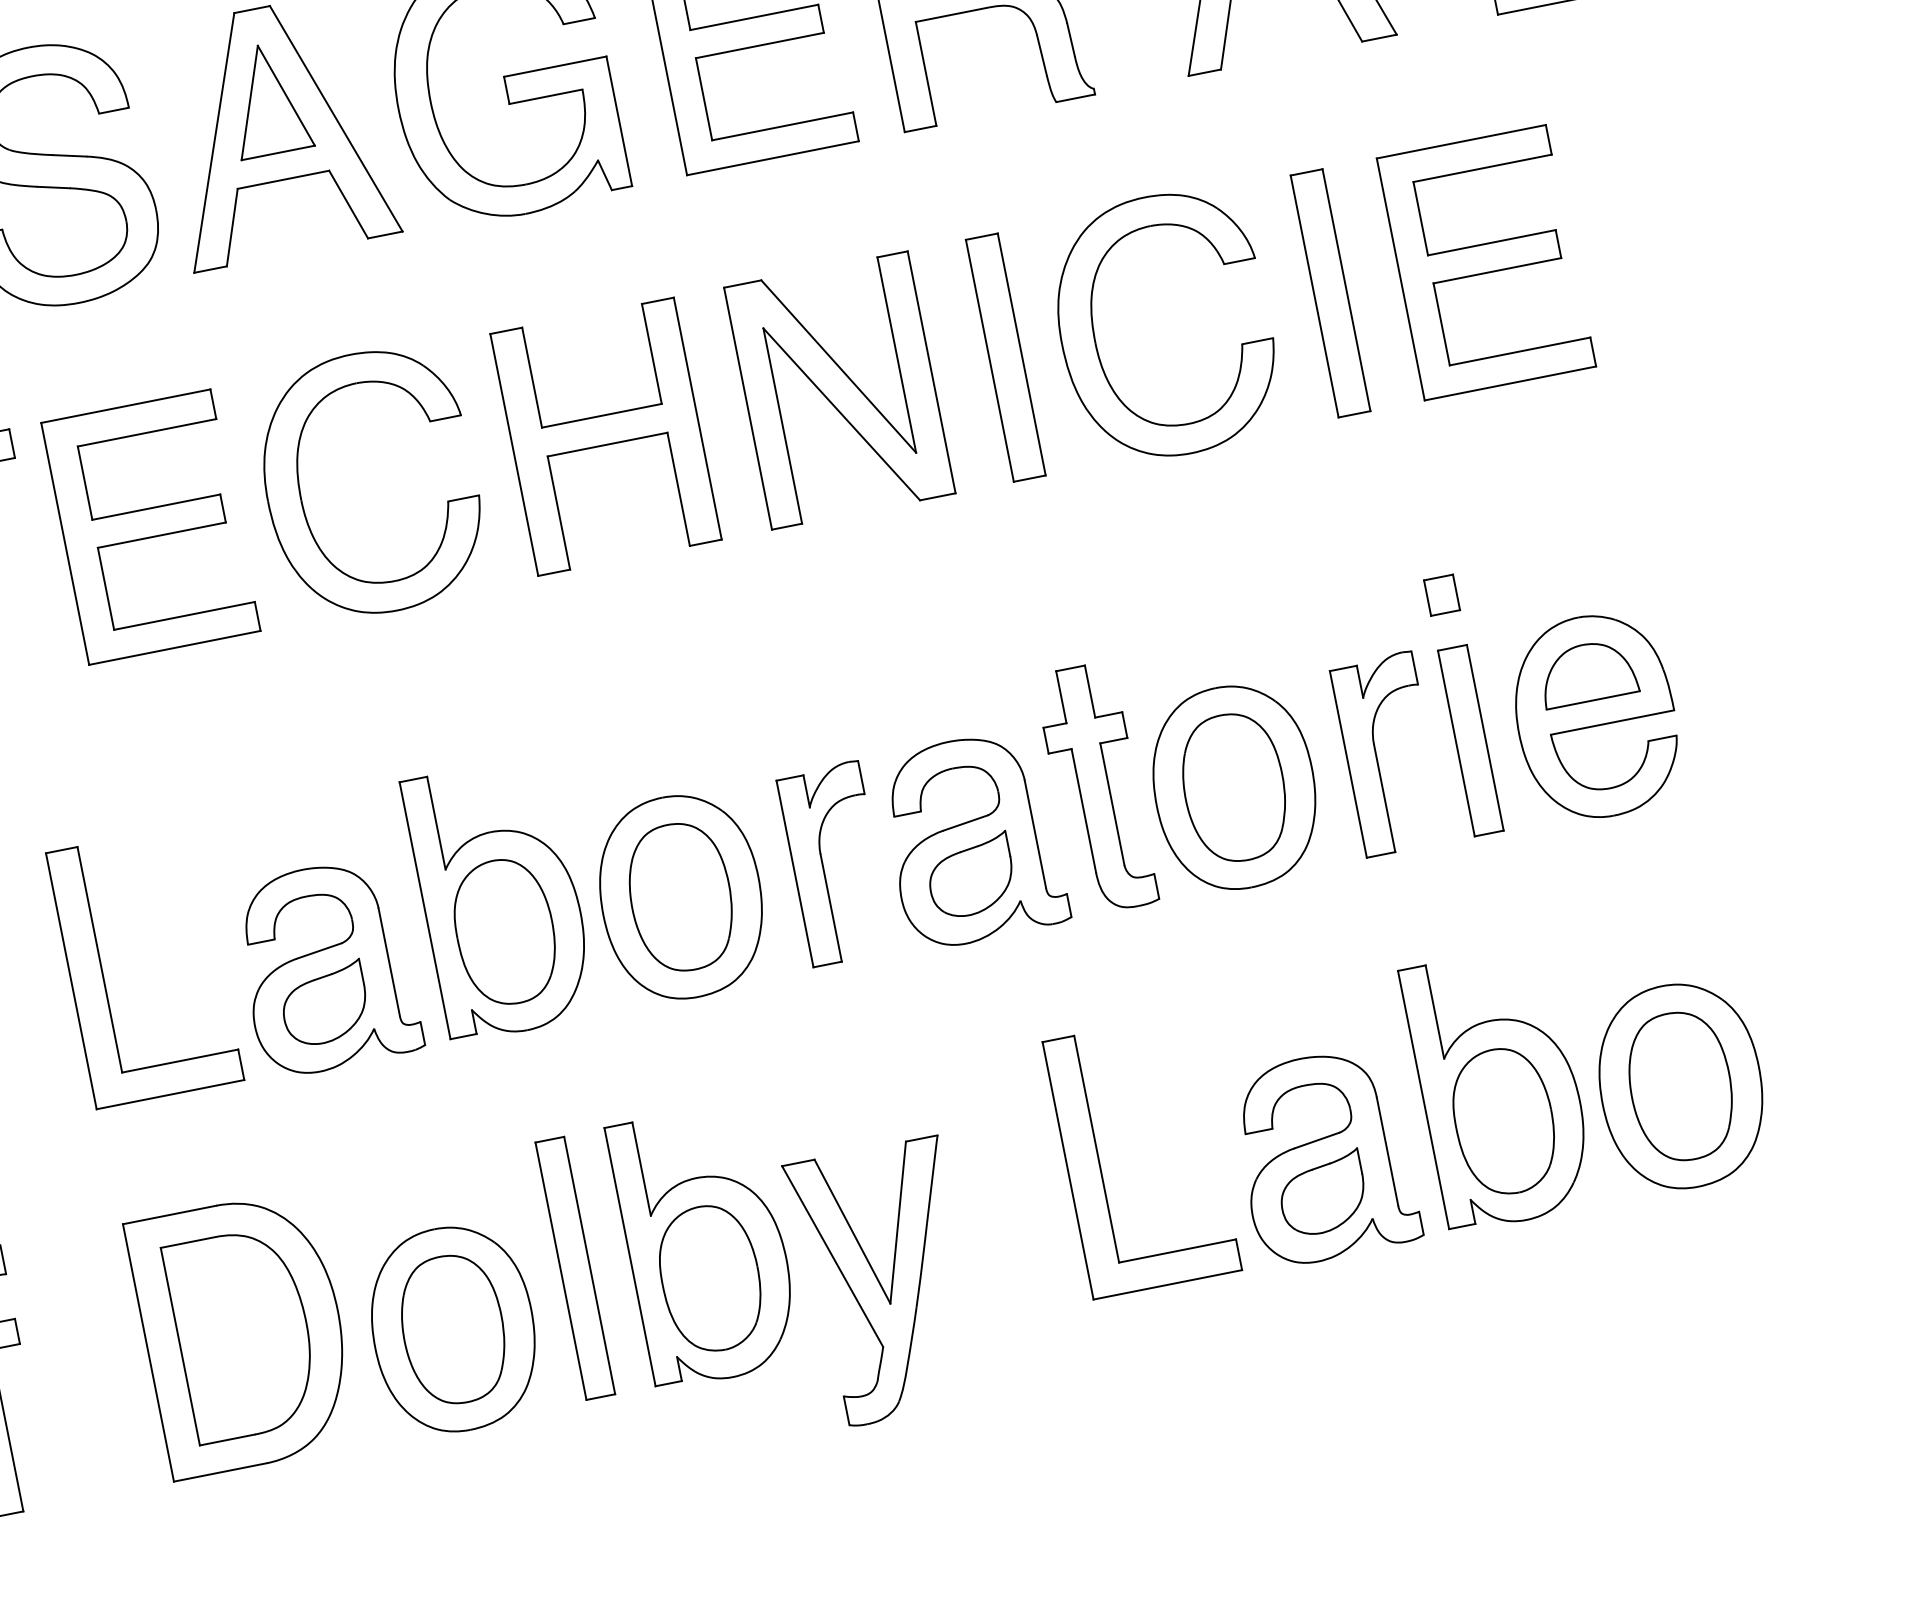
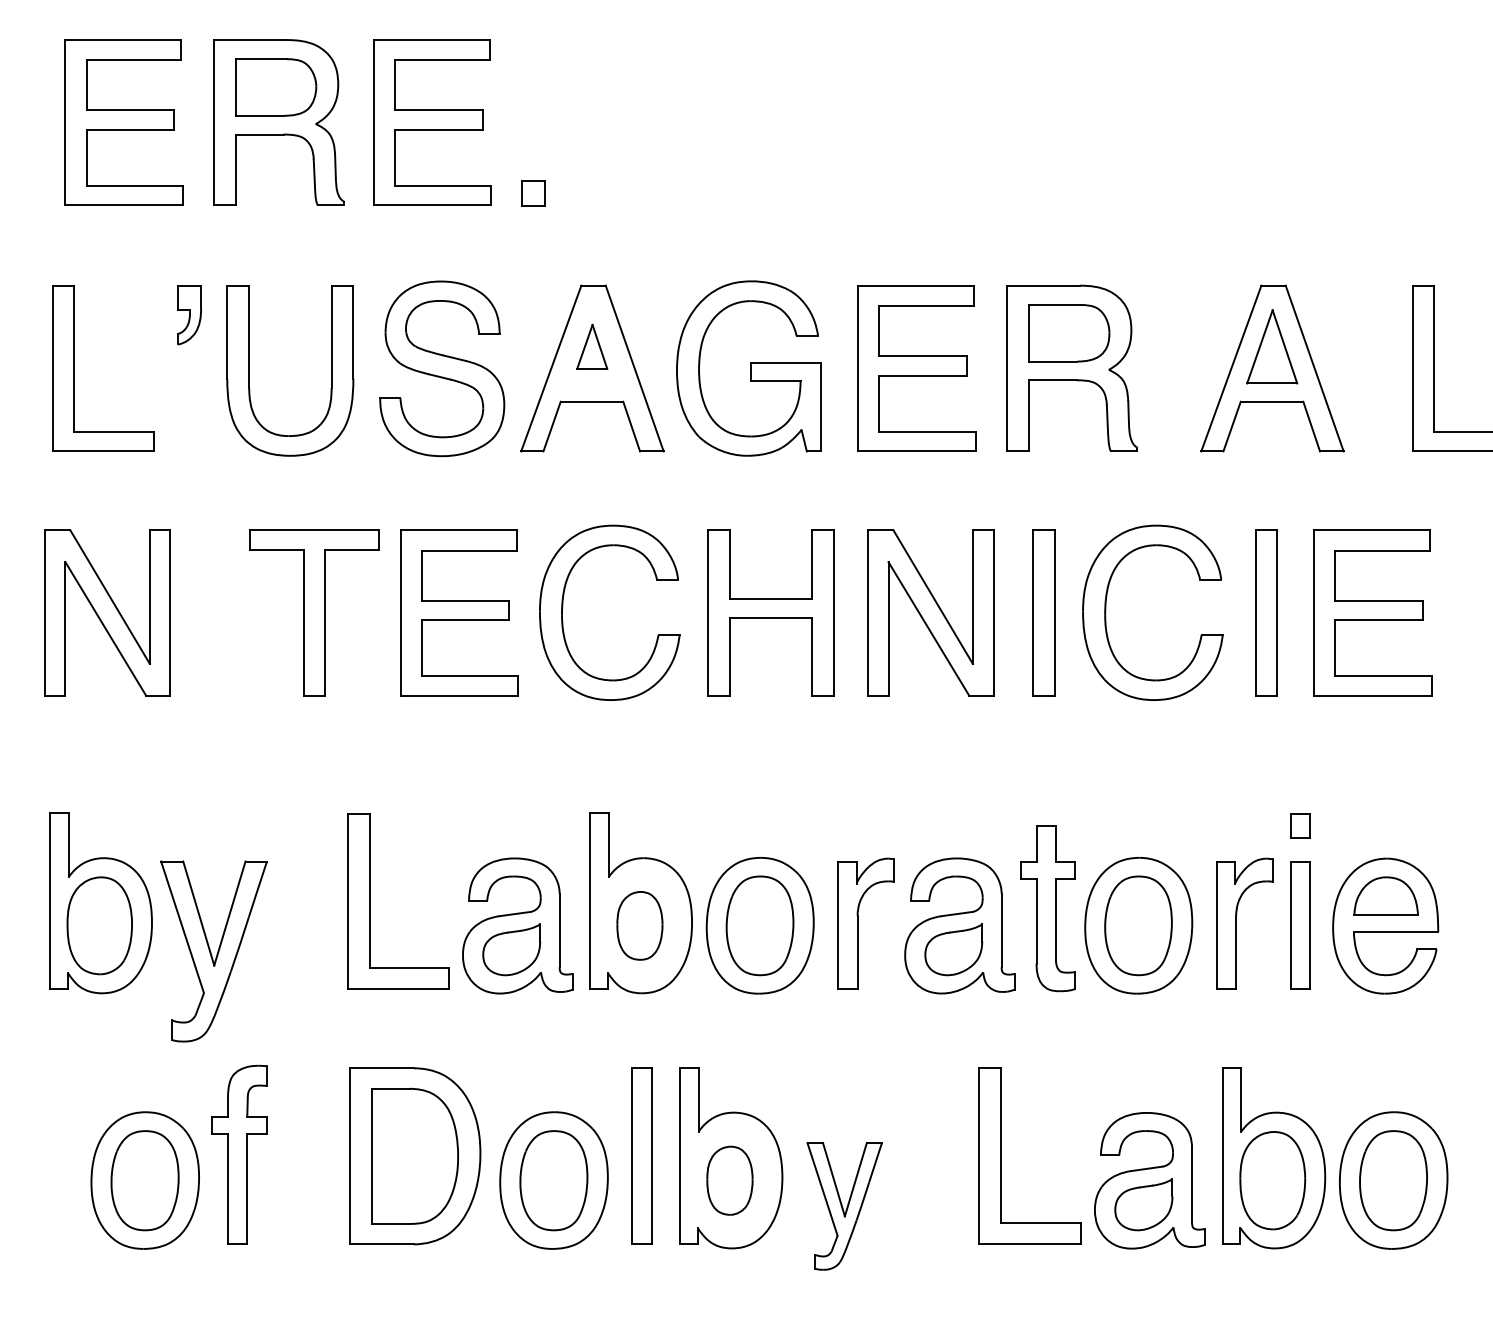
part: (268, 98) -> (592, 346), size x0.6
part: (504, 931) -> (639, 925), size x0.7
part: (709, 1278) -> (729, 1180), size x0.7
part: (885, 1283) -> (844, 1206), size x0.7

